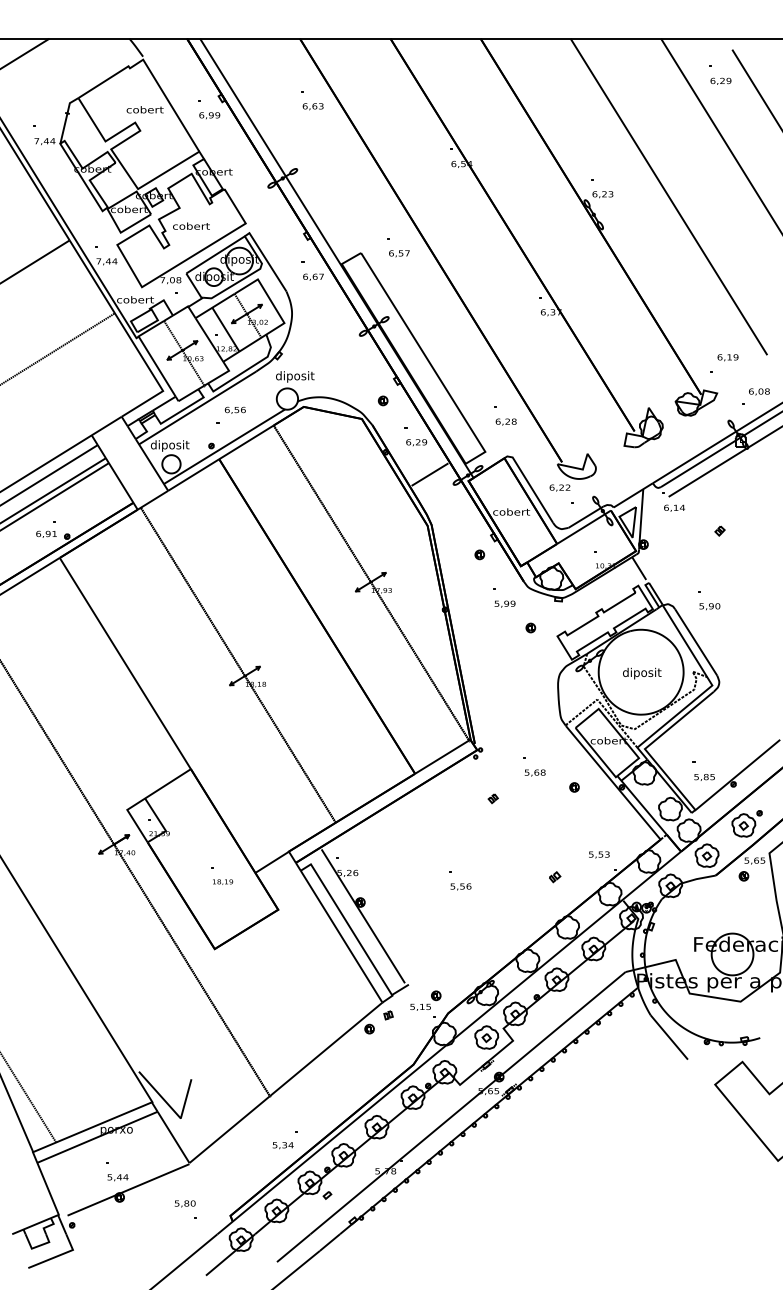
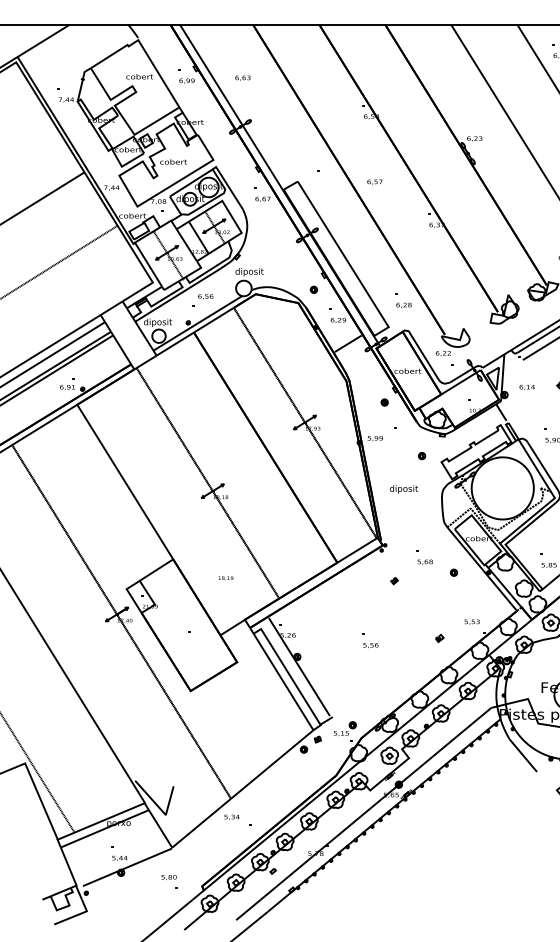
text: (312, 106) -> (242, 78), moved
text: (399, 253) -> (374, 181), moved
text: (674, 507) -> (527, 386), moved
text: (504, 603) -> (374, 438), moved
text: (642, 673) -> (404, 489), moved
text: (223, 881) -> (226, 577), moved
text: (282, 1145) -> (231, 817), moved

